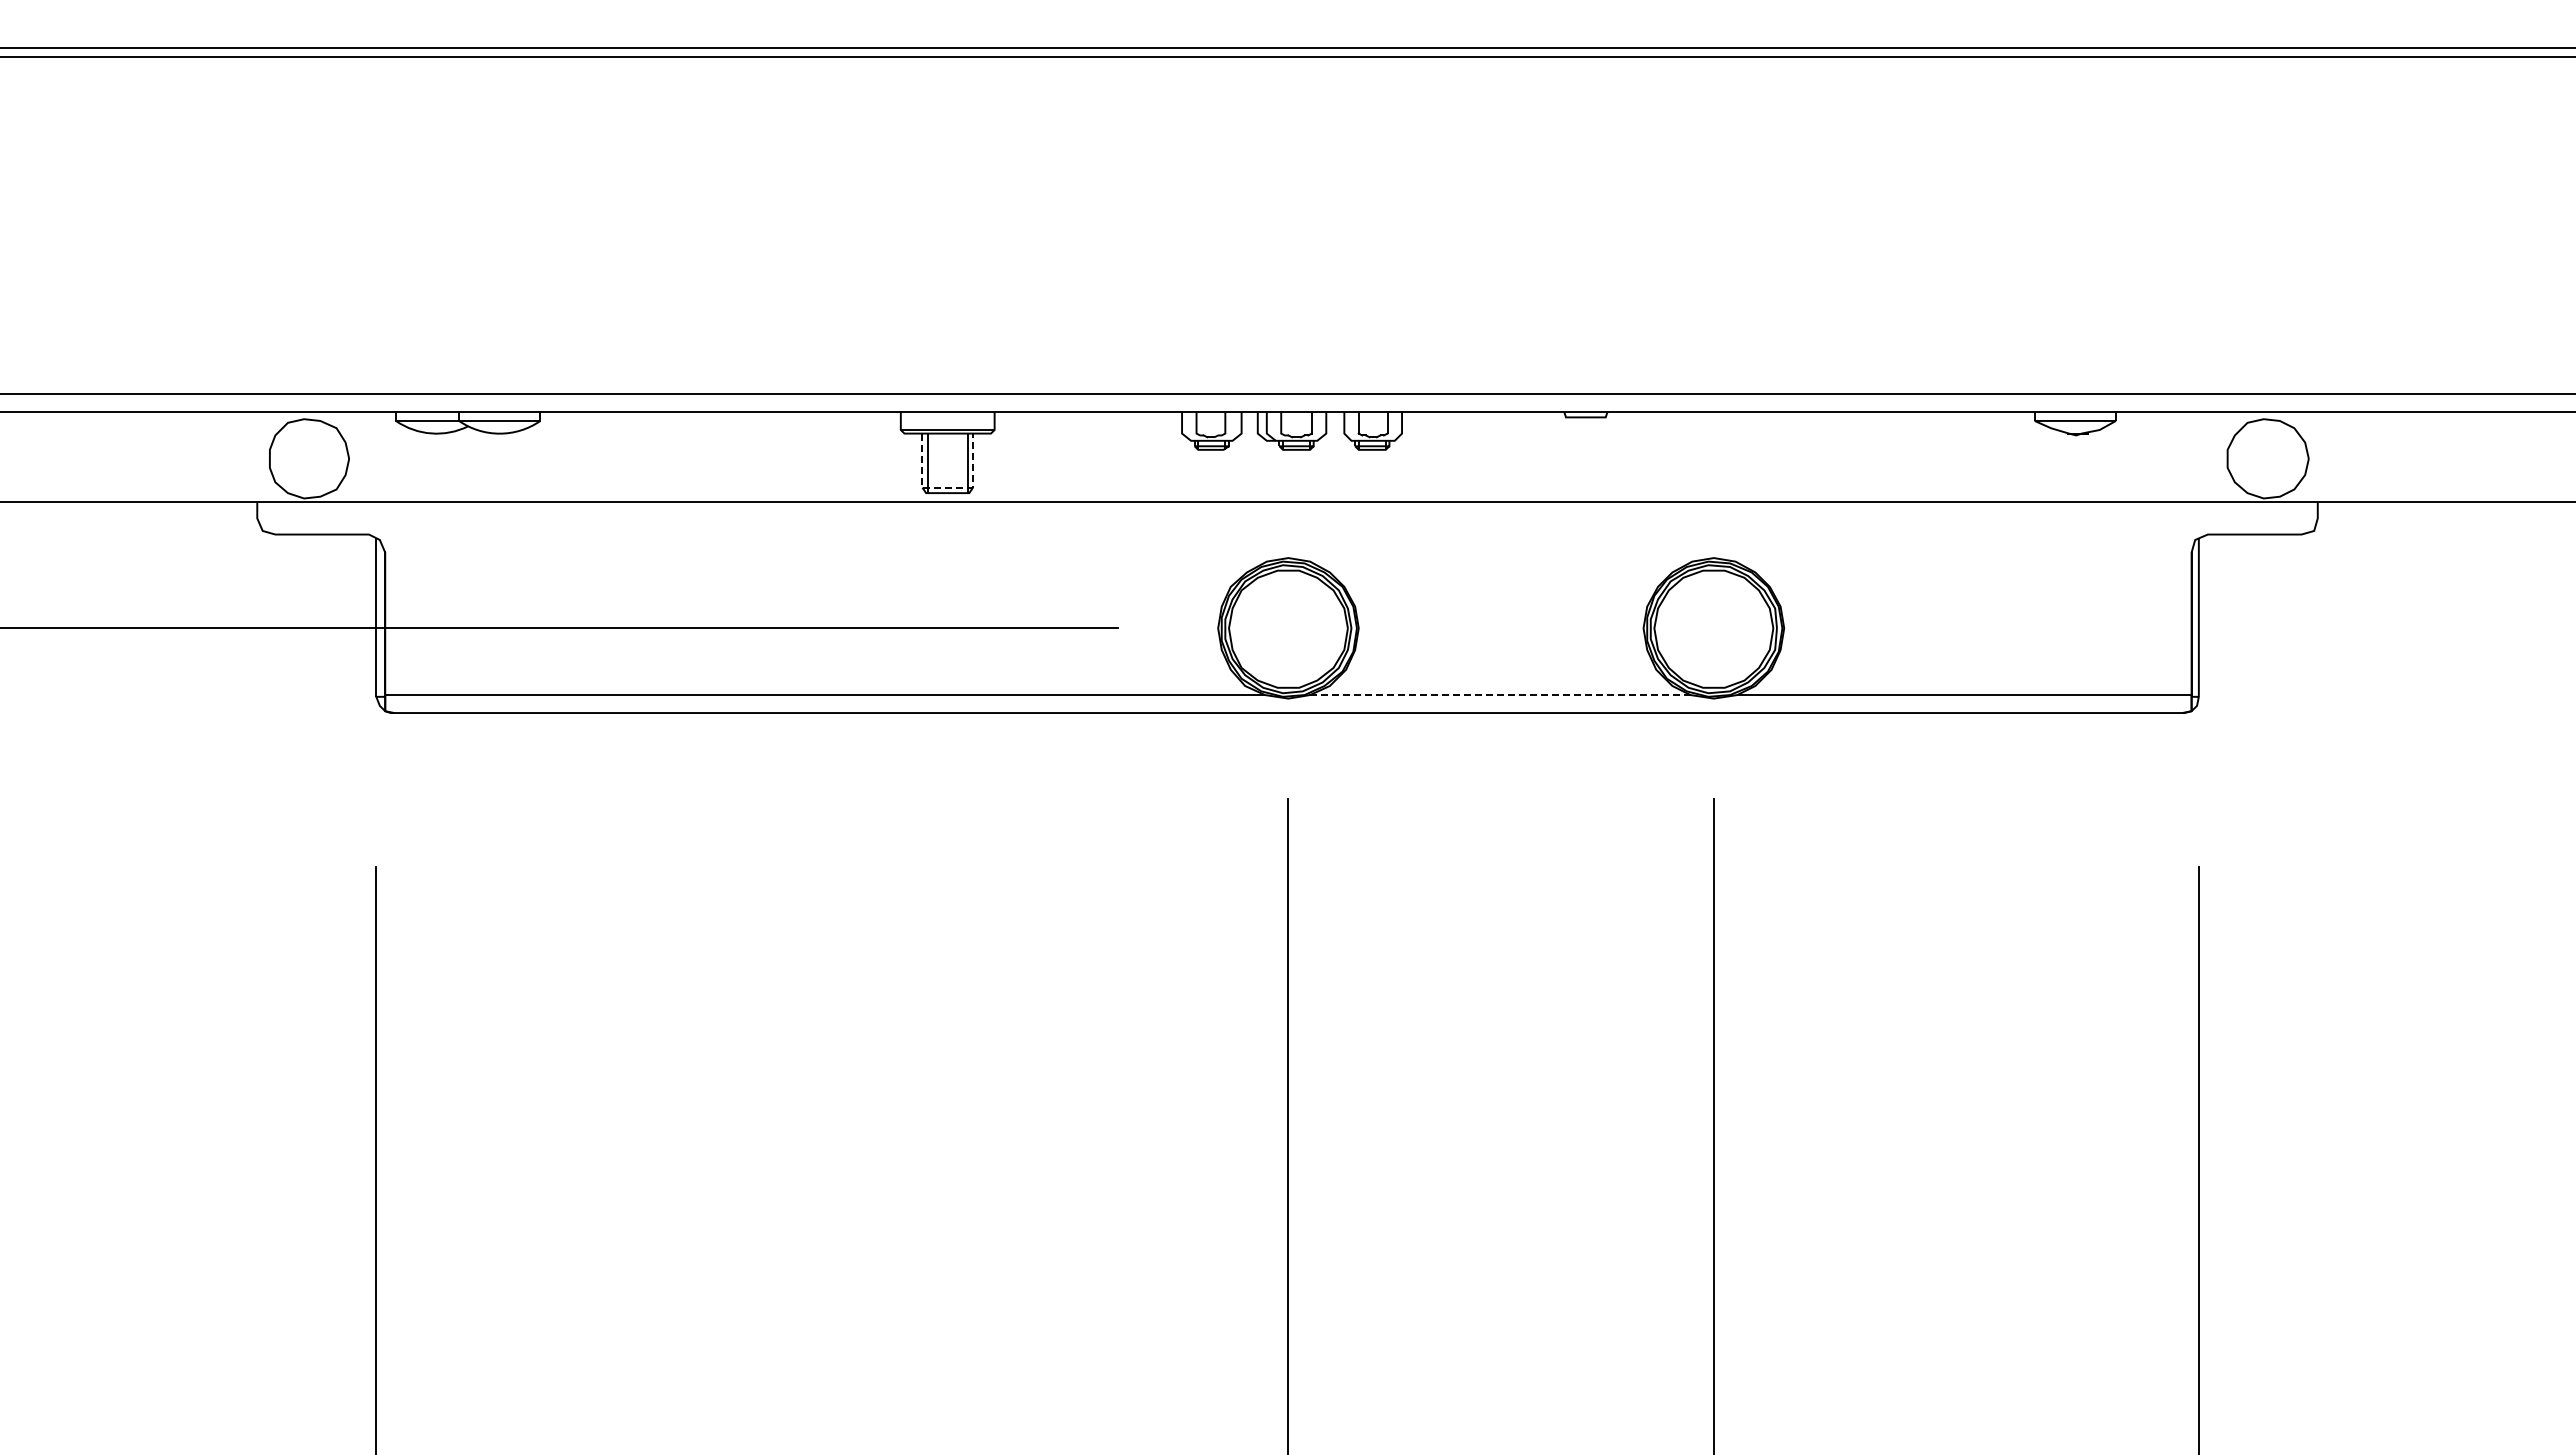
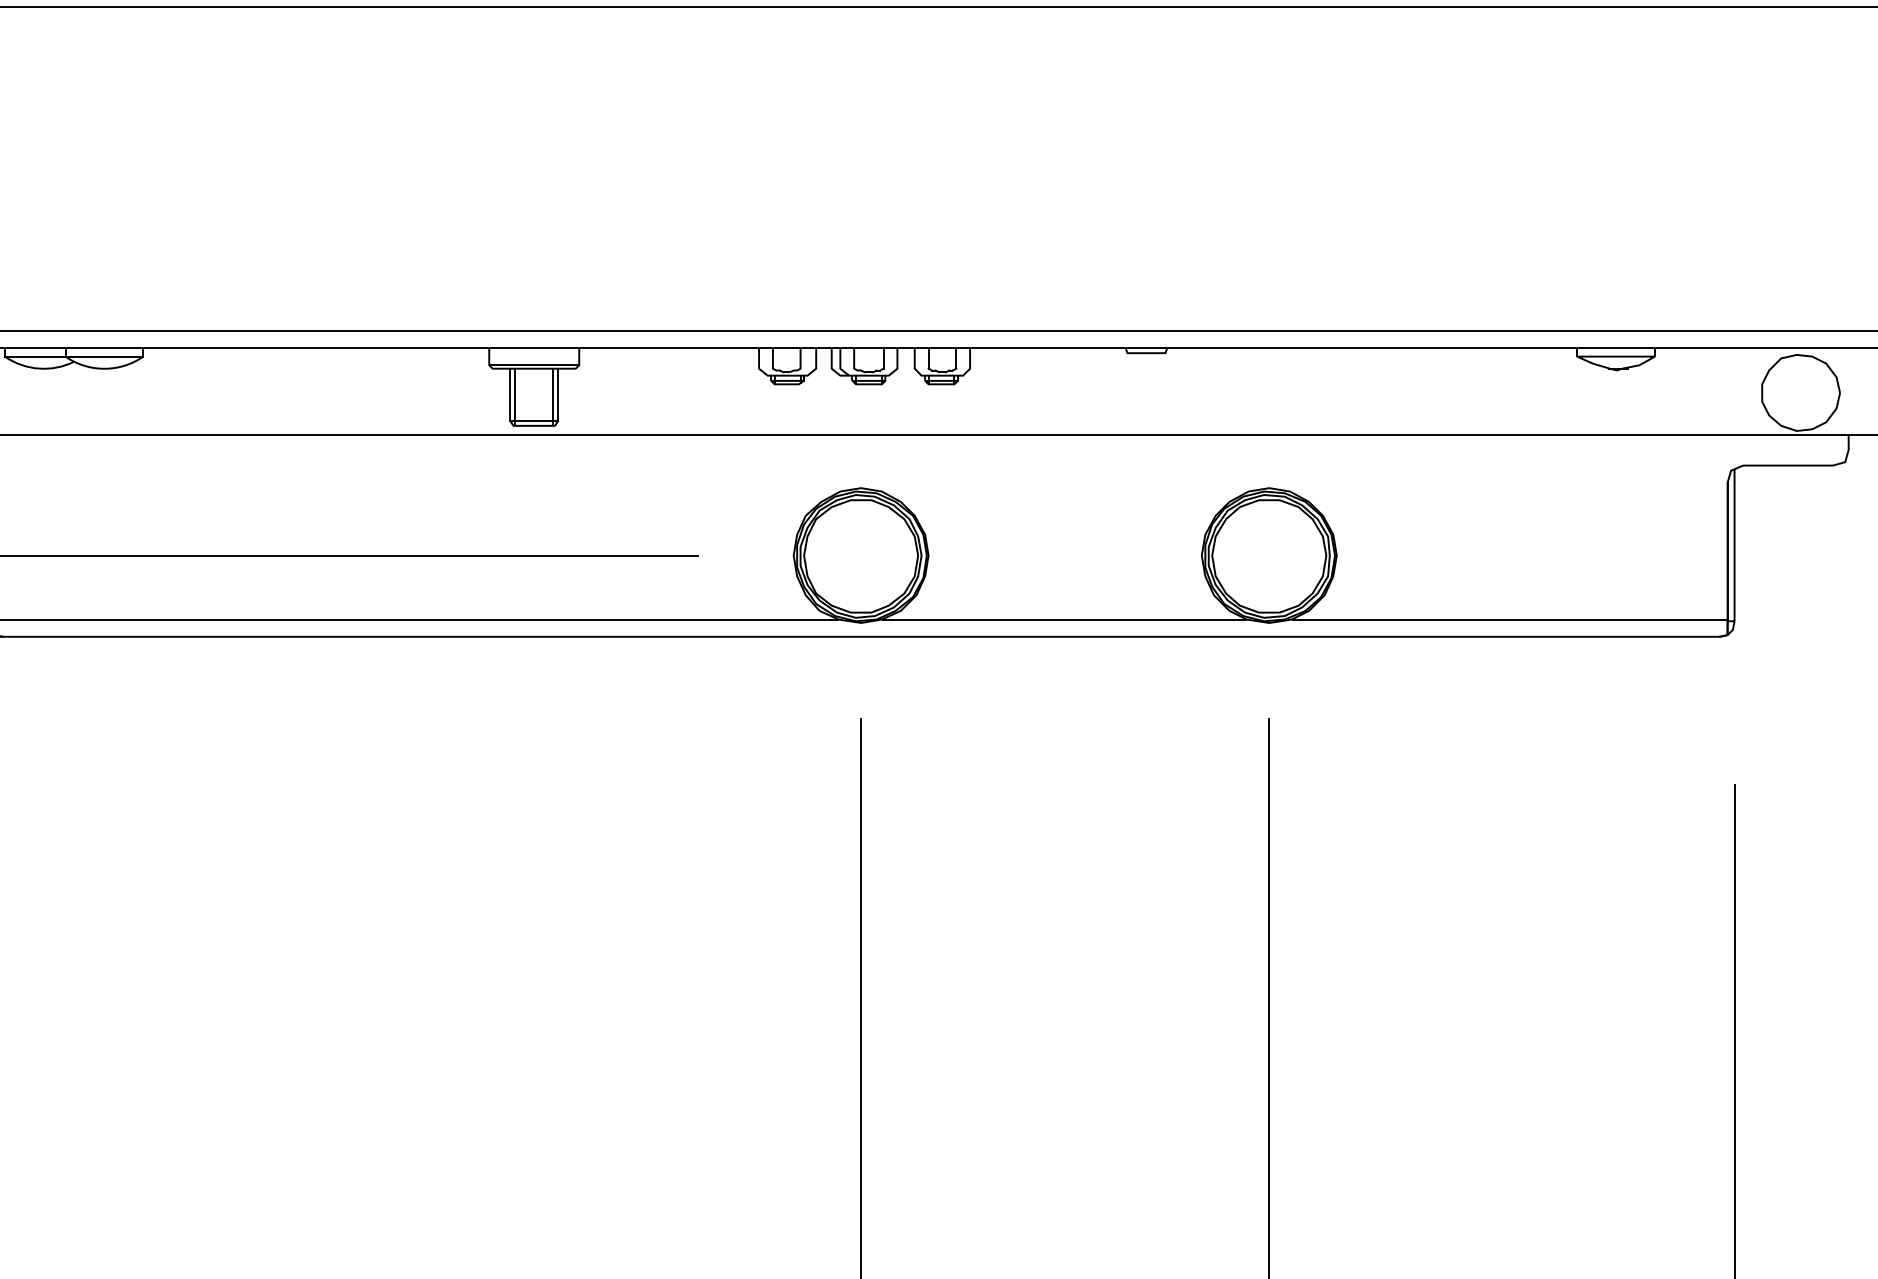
line: (948, 487) -> (534, 420), dashed -> solid
line: (1500, 695) -> (1064, 619), dashed -> solid

